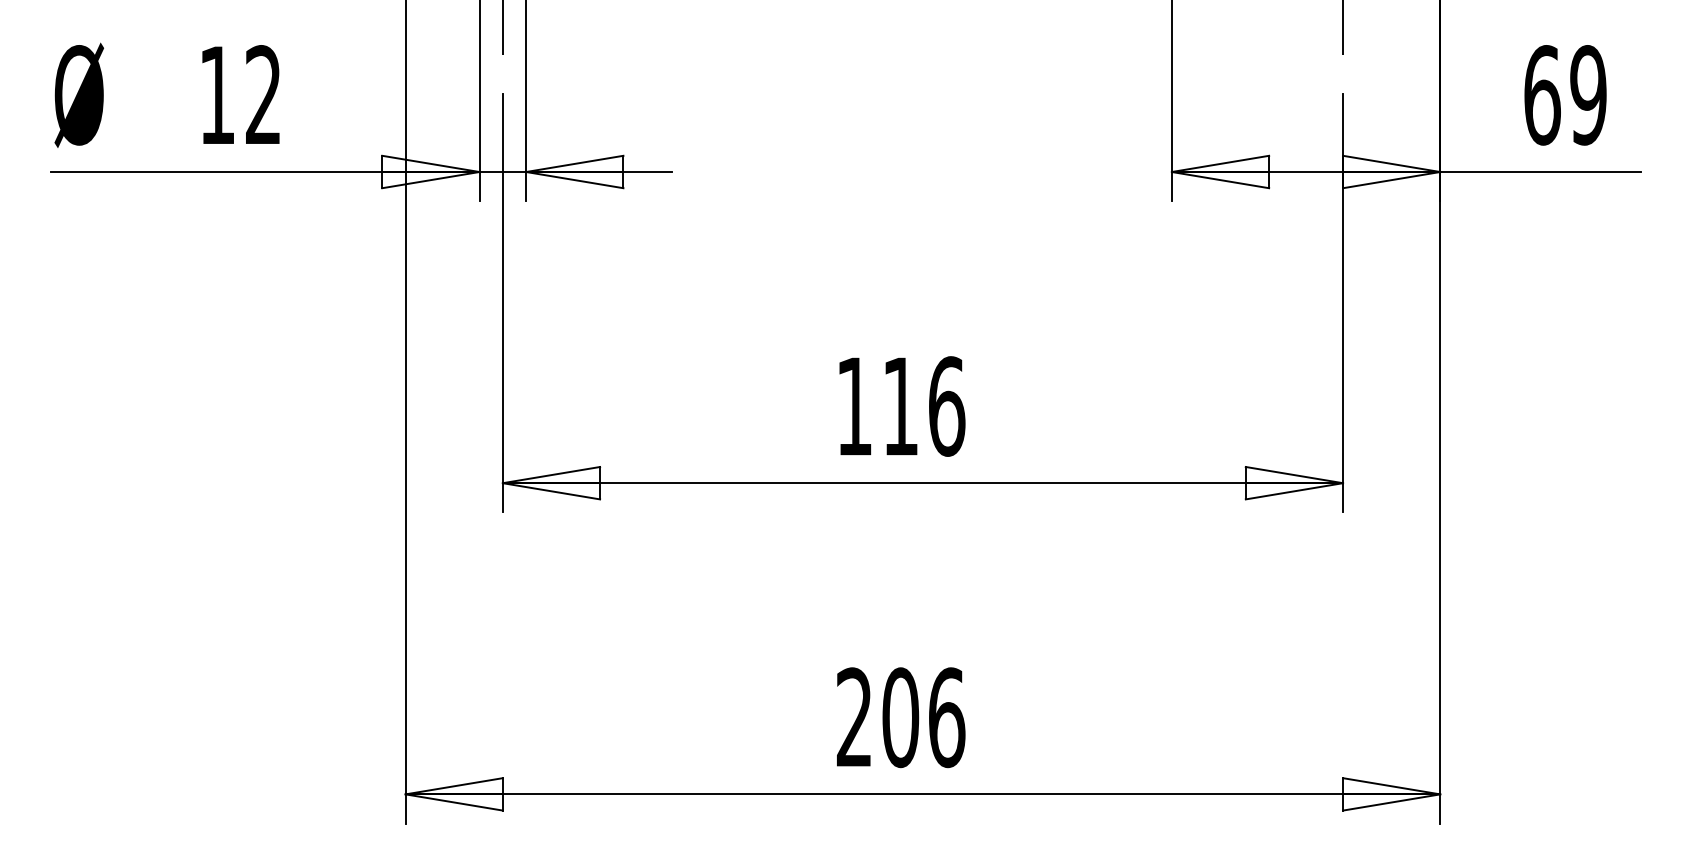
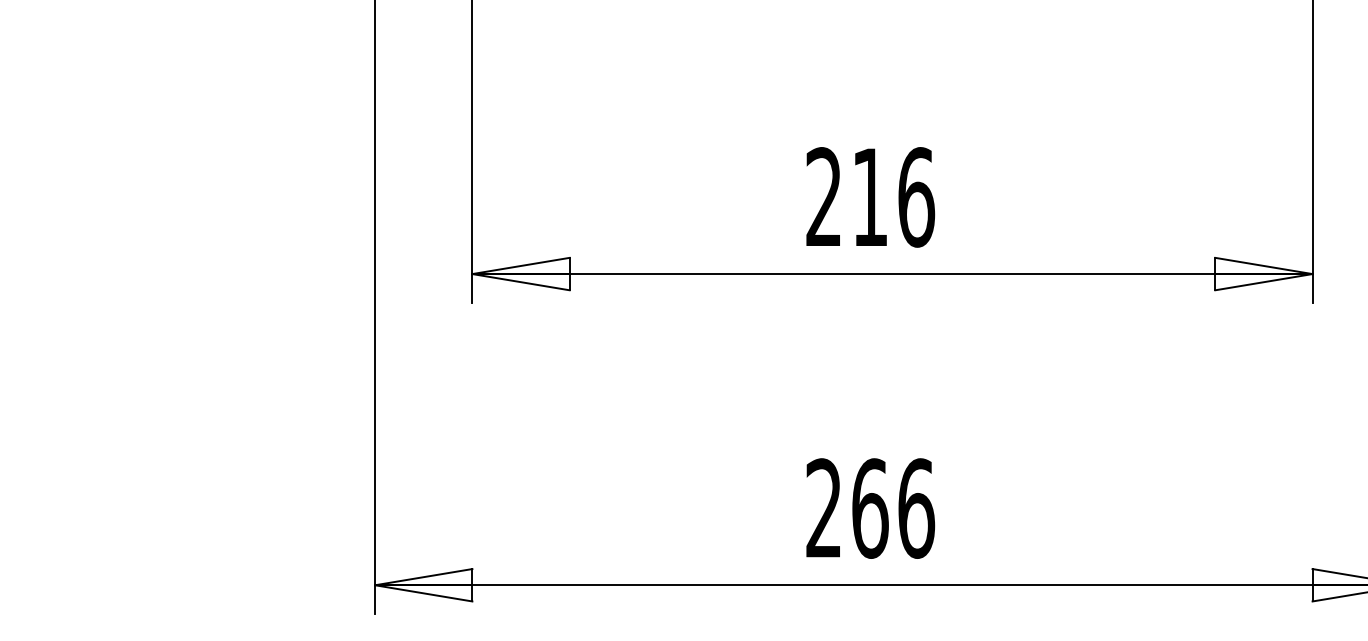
text: (854, 405) -> (824, 196), 116 -> 216
text: (900, 717) -> (870, 508), 206 -> 266

